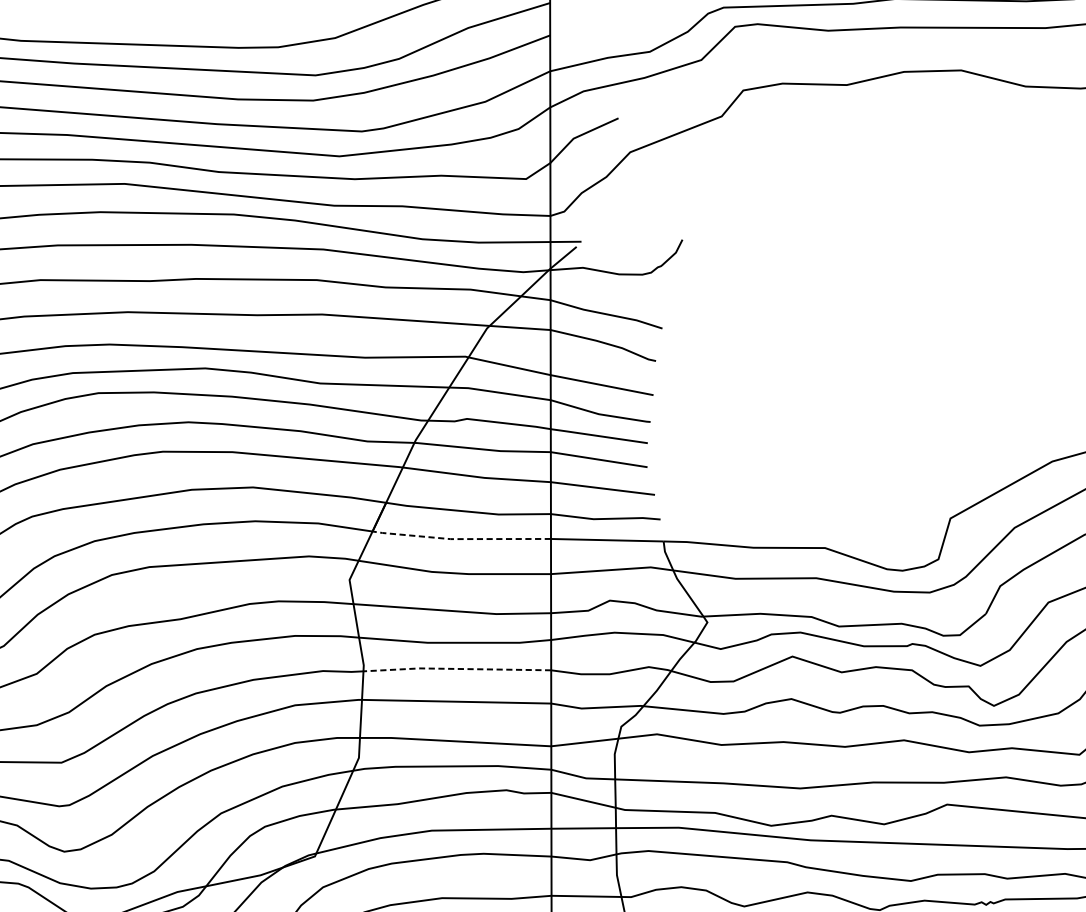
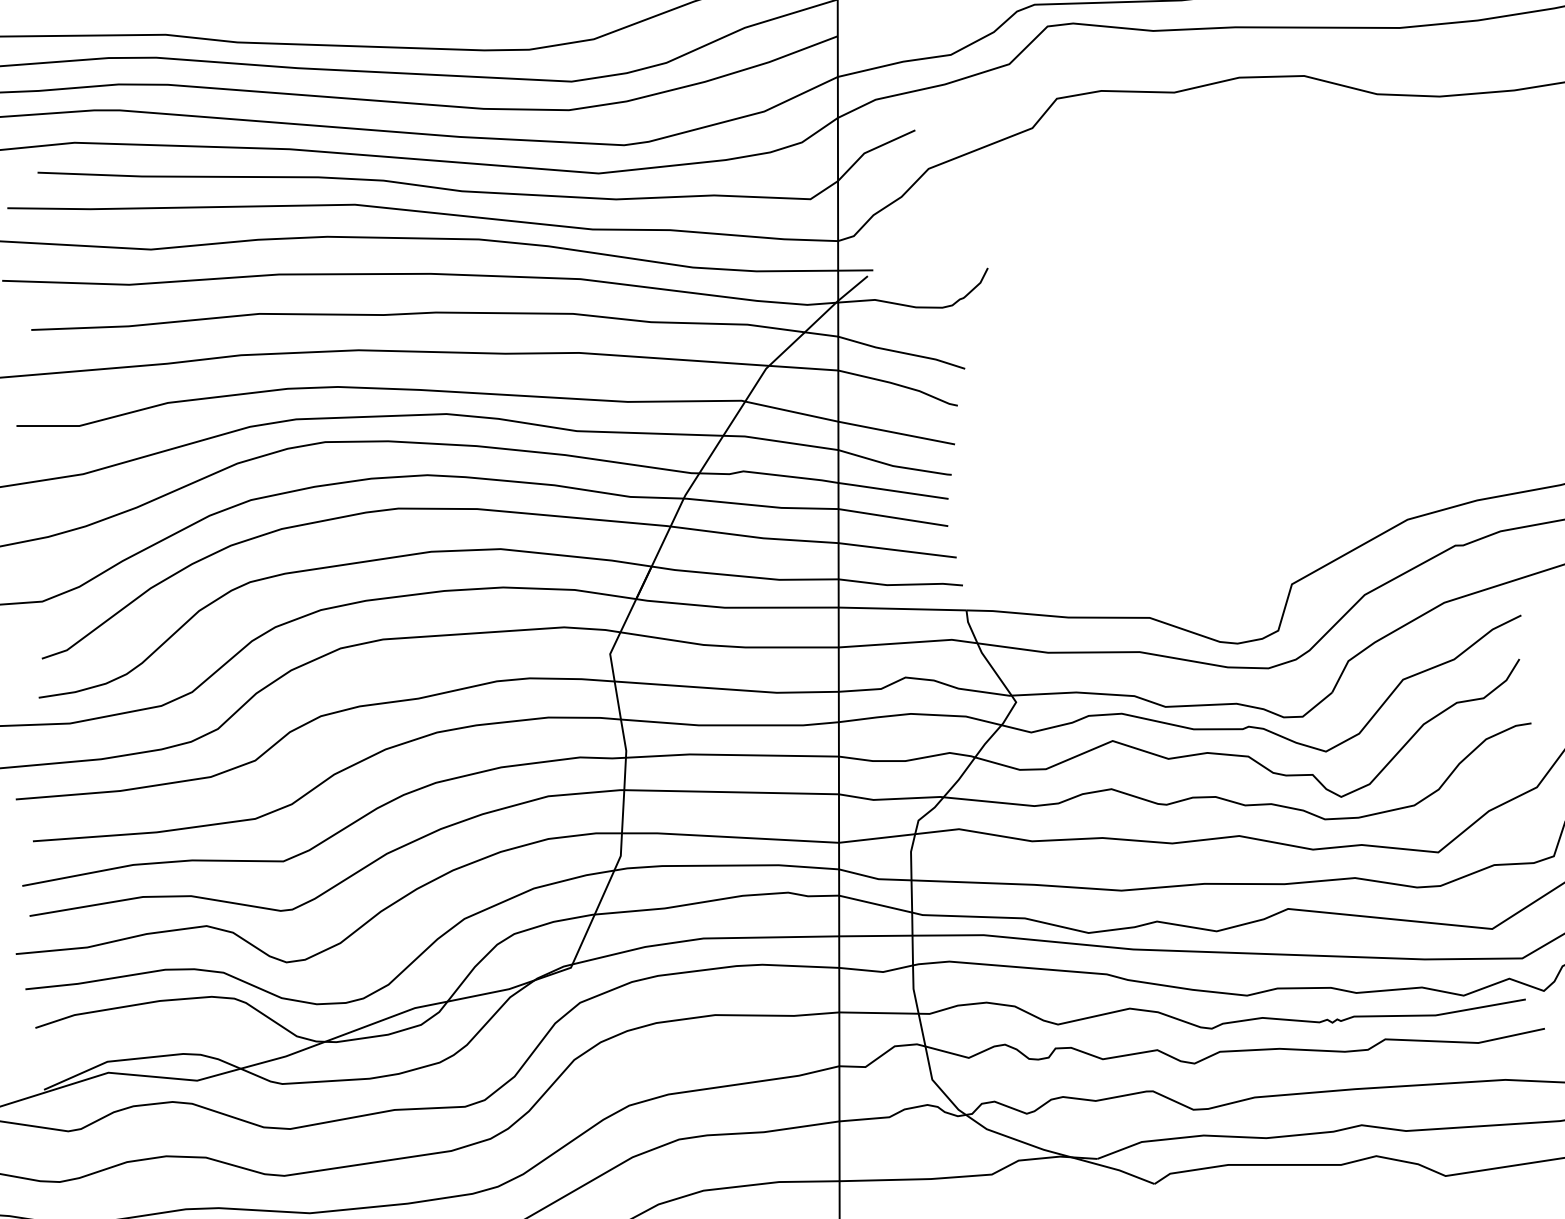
line: (460, 538) -> (735, 607), dashed -> solid
line: (456, 669) -> (731, 755), dashed -> solid

